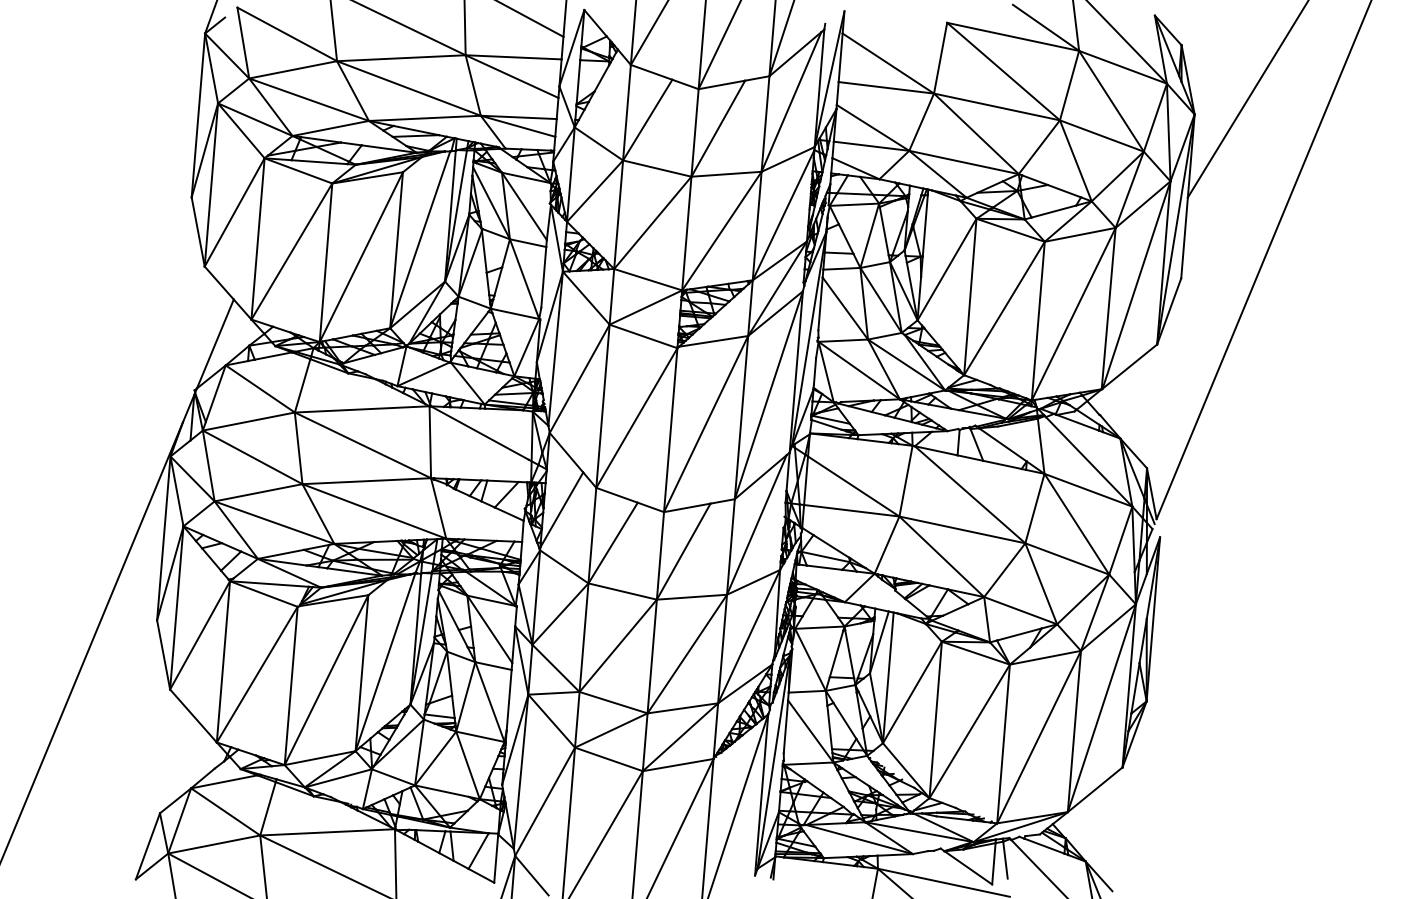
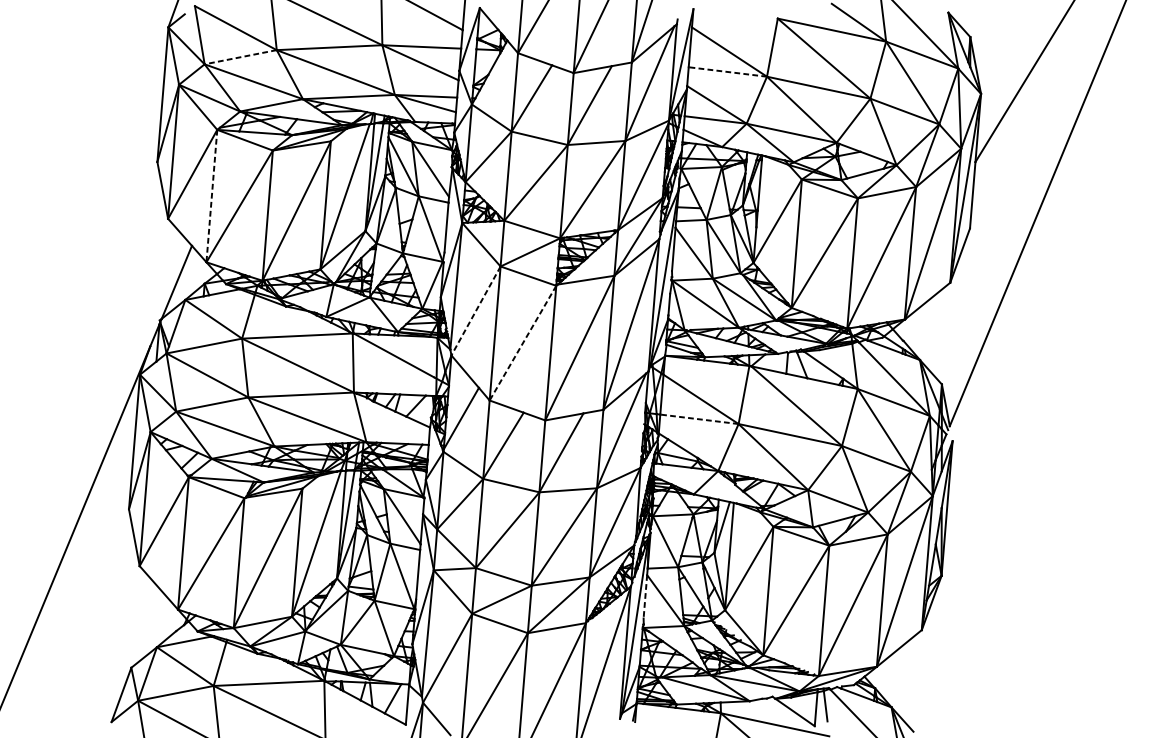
line: (293, 69) -> (241, 56), solid -> dashed
line: (885, 87) -> (727, 71), solid -> dashed
line: (258, 238) -> (212, 195), solid -> dashed
line: (579, 378) -> (475, 310), solid -> dashed
line: (636, 418) -> (522, 343), solid -> dashed
line: (851, 510) -> (699, 419), solid -> dashed
line: (785, 727) -> (645, 597), solid -> dashed

